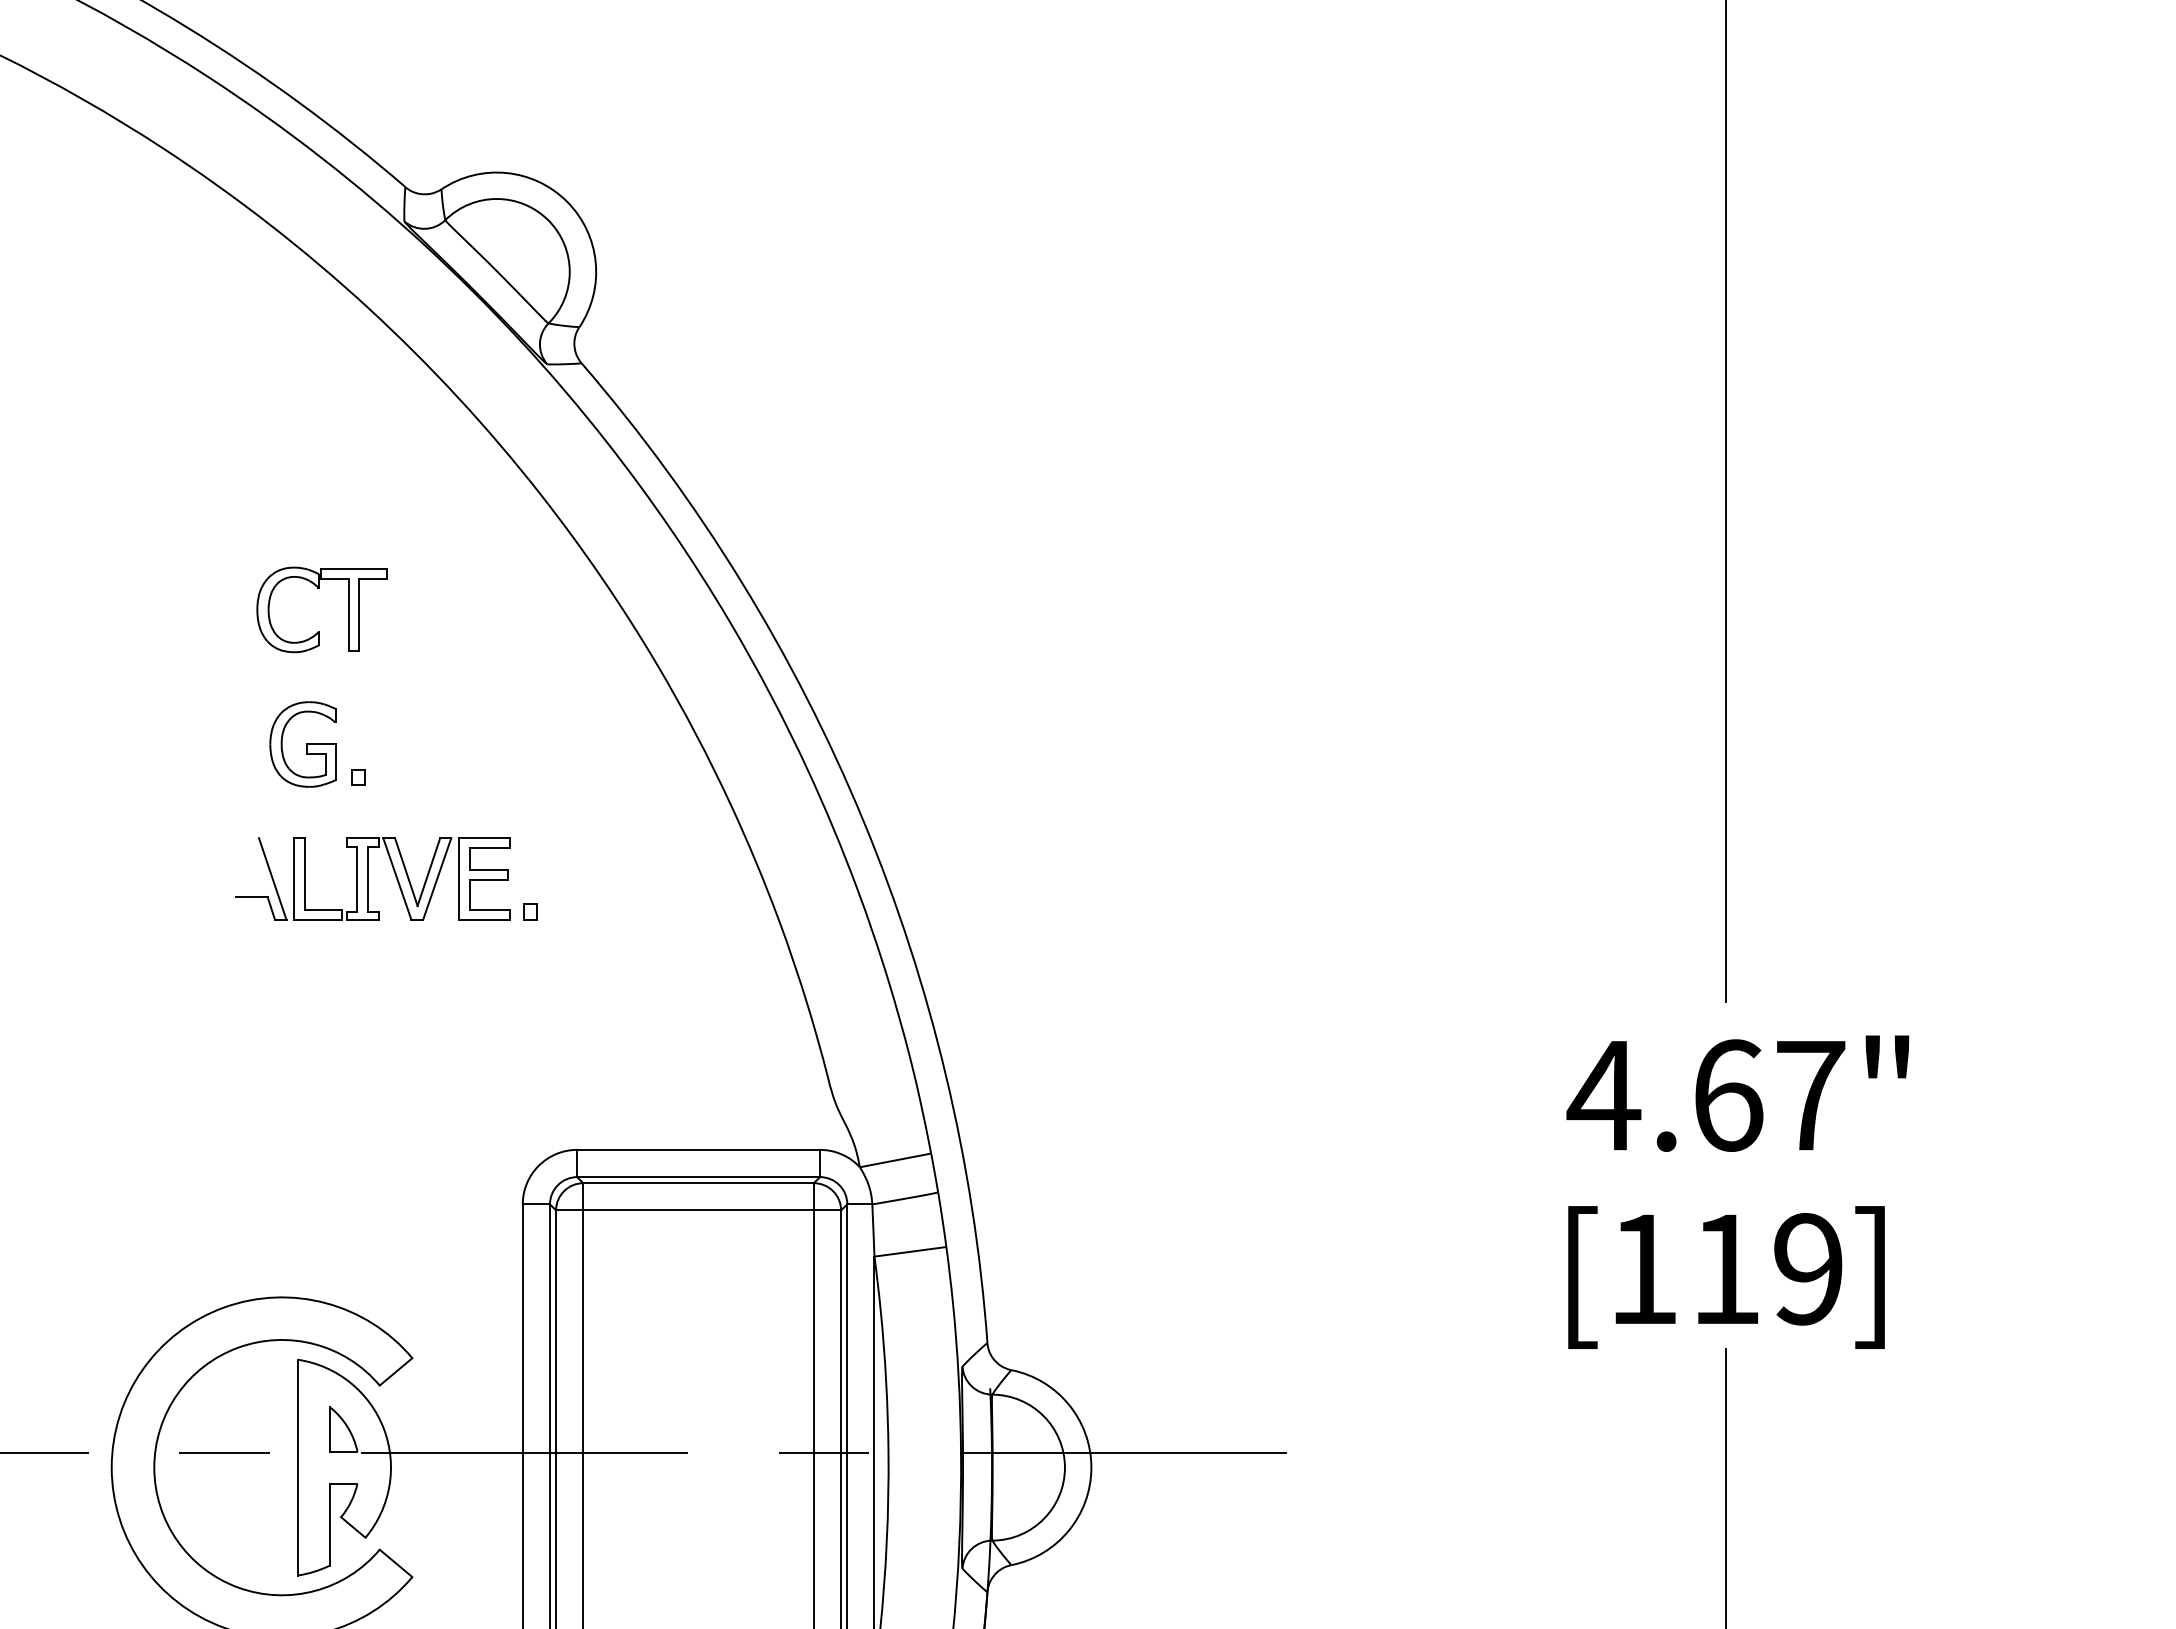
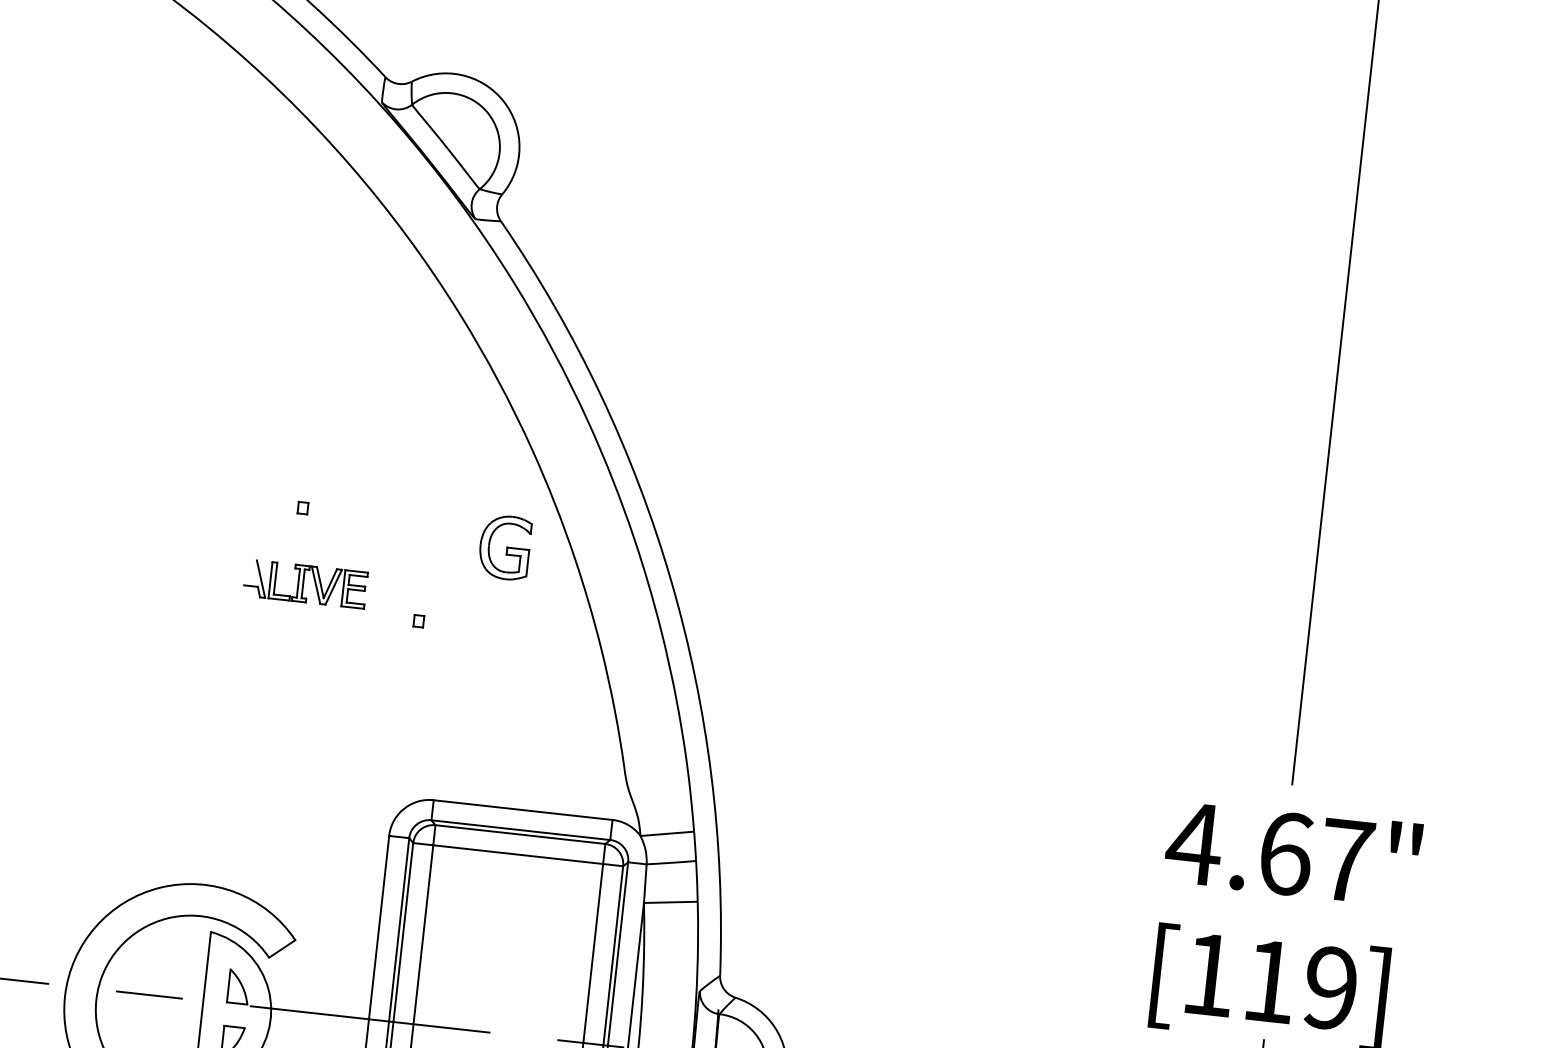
part: (319, 588) -> (289, 365), removed
part: (302, 744) -> (504, 547), moved
part: (372, 878) -> (305, 583), size x0.6

